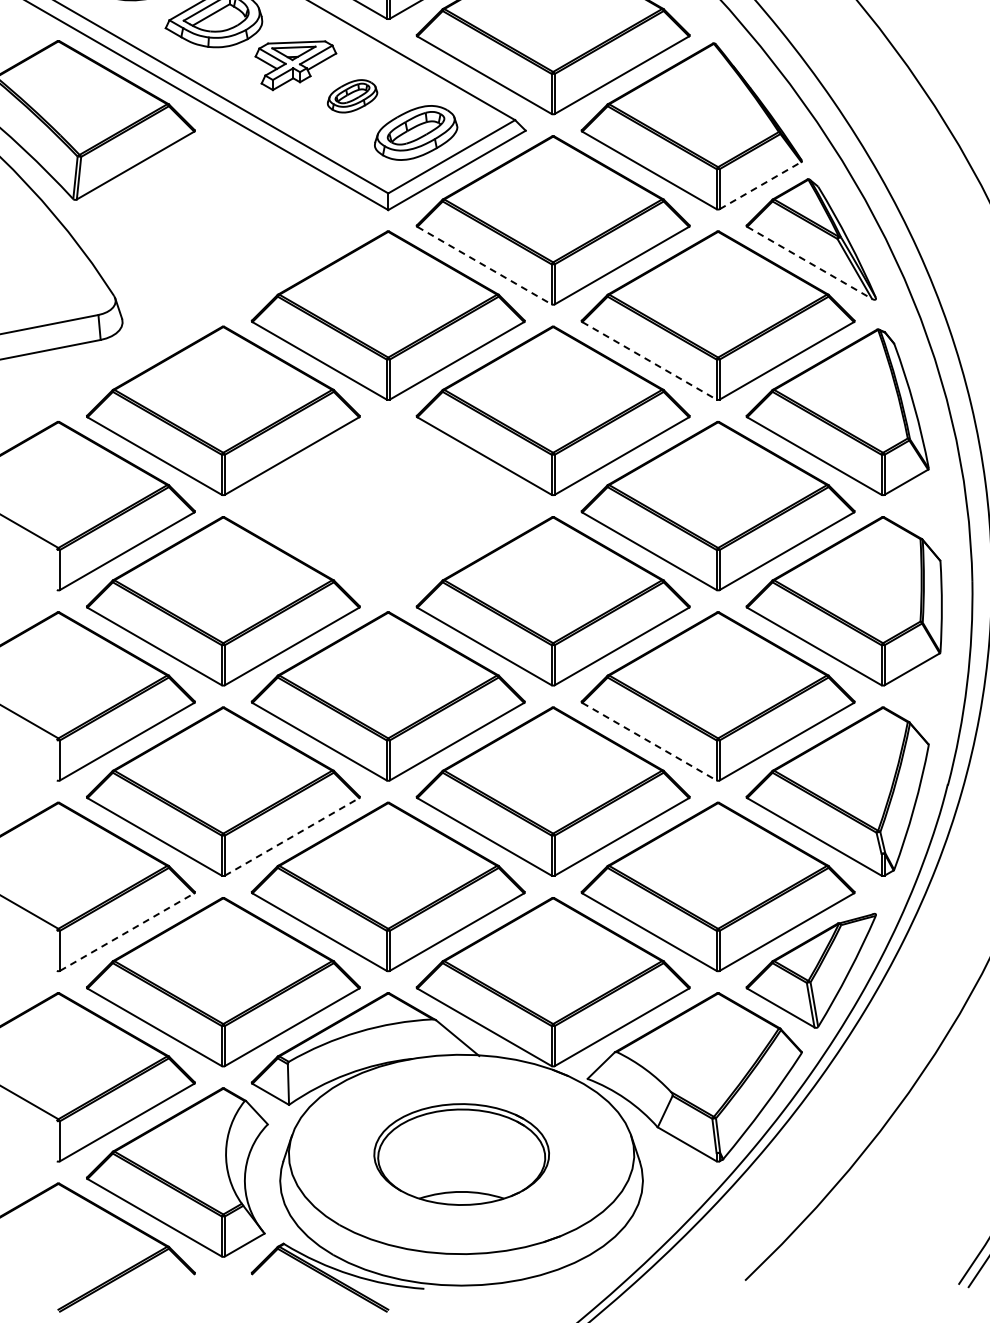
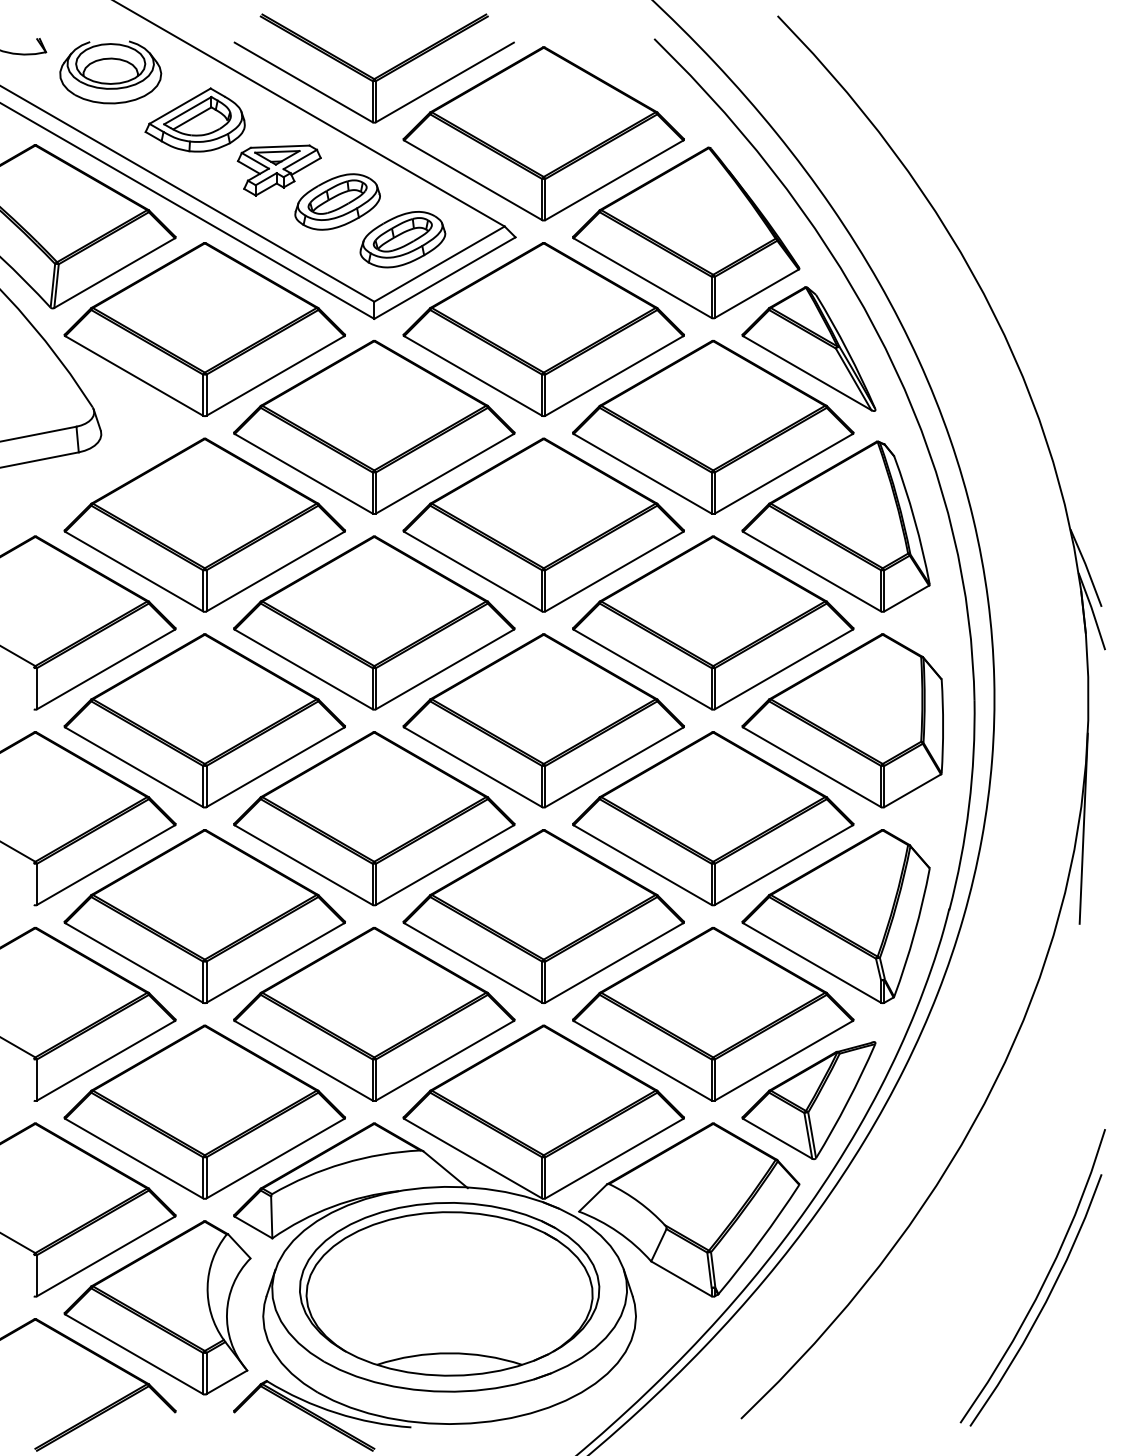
part: (352, 95) -> (337, 201), size x1.67
line: (761, 185) -> (757, 293), dashed -> solid
part: (223, 220) -> (204, 329), added
line: (809, 263) -> (807, 373), dashed -> solid
line: (484, 265) -> (473, 375), dashed -> solid
line: (649, 360) -> (642, 473), dashed -> solid
part: (388, 505) -> (374, 622), added
line: (649, 742) -> (642, 865), dashed -> solid
line: (292, 836) -> (275, 962), dashed -> solid
line: (127, 931) -> (106, 1060), dashed -> solid
part: (461, 1154) -> (449, 1289), size x1.67

